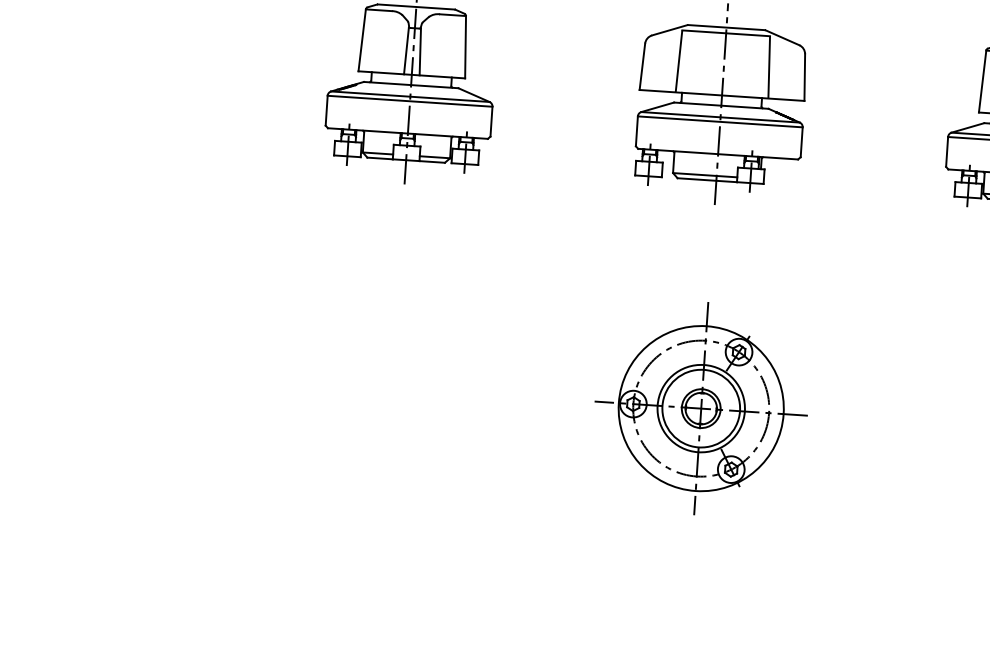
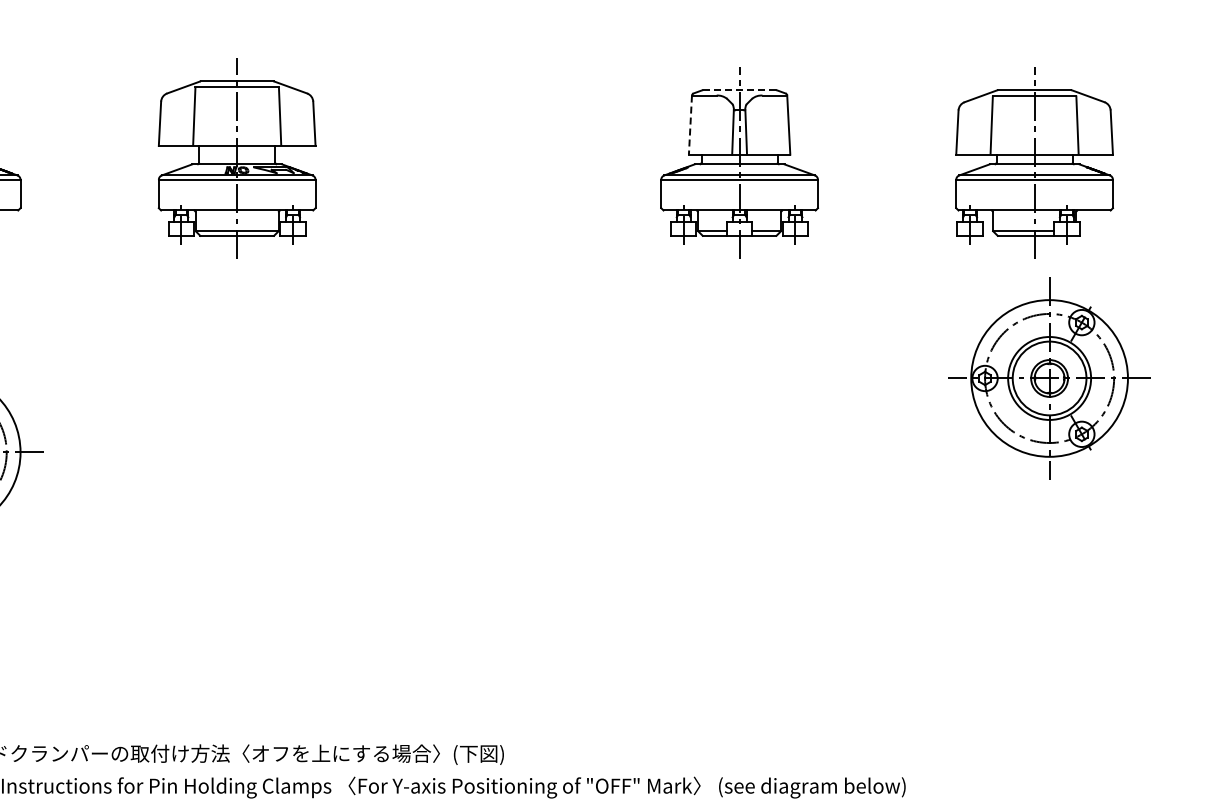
line: (417, 7) -> (740, 90), solid -> dashed
line: (362, 40) -> (690, 125), solid -> dashed
part: (701, 408) -> (1049, 378), moved

